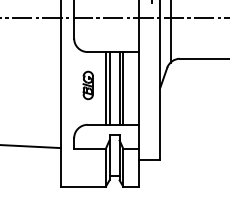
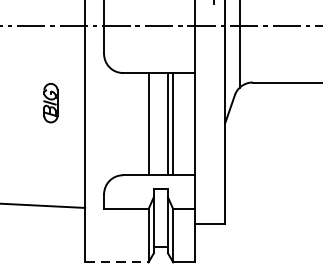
part: (87, 85) -> (49, 103), moved
line: (109, 88) -> (153, 124), removed
line: (83, 186) -> (117, 261), solid -> dashed

